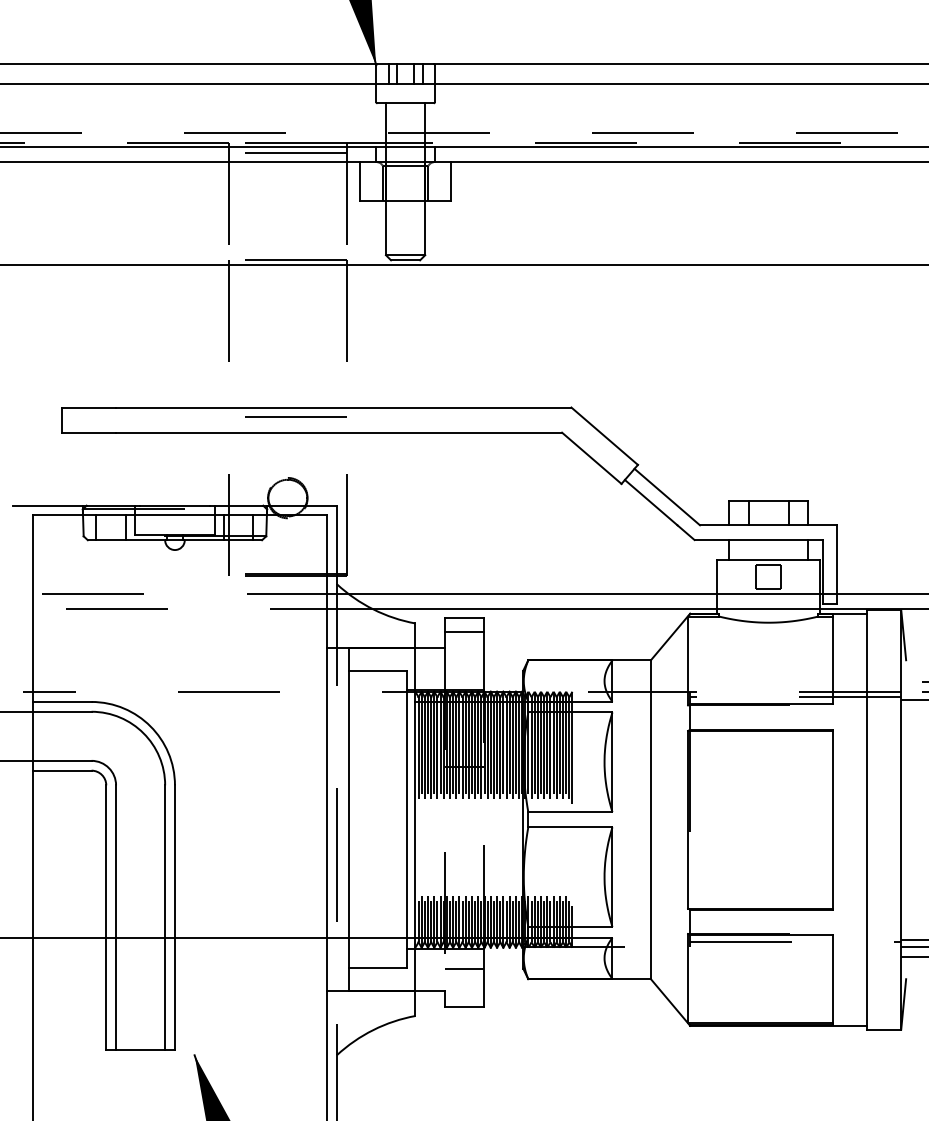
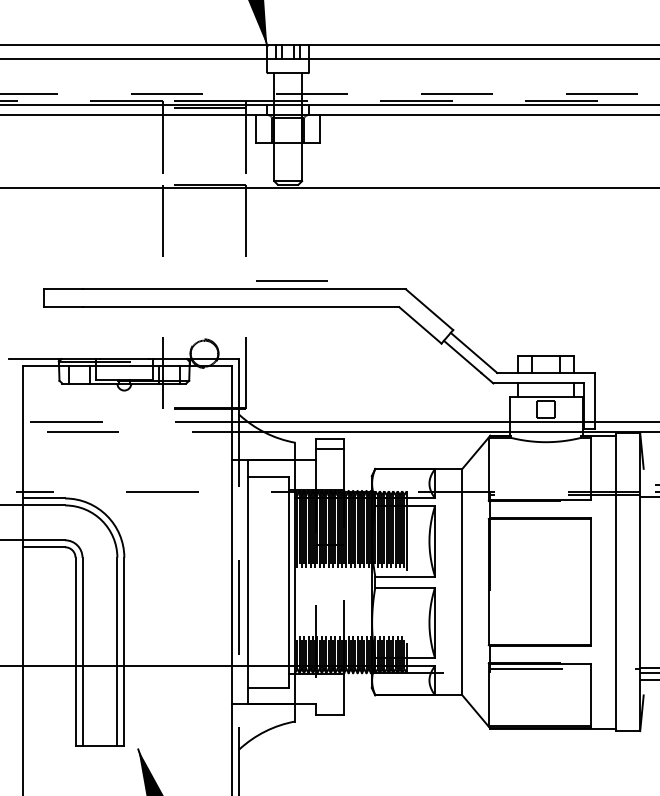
line: (295, 416) -> (291, 280), moved
line: (464, 969) -> (330, 688), removed

